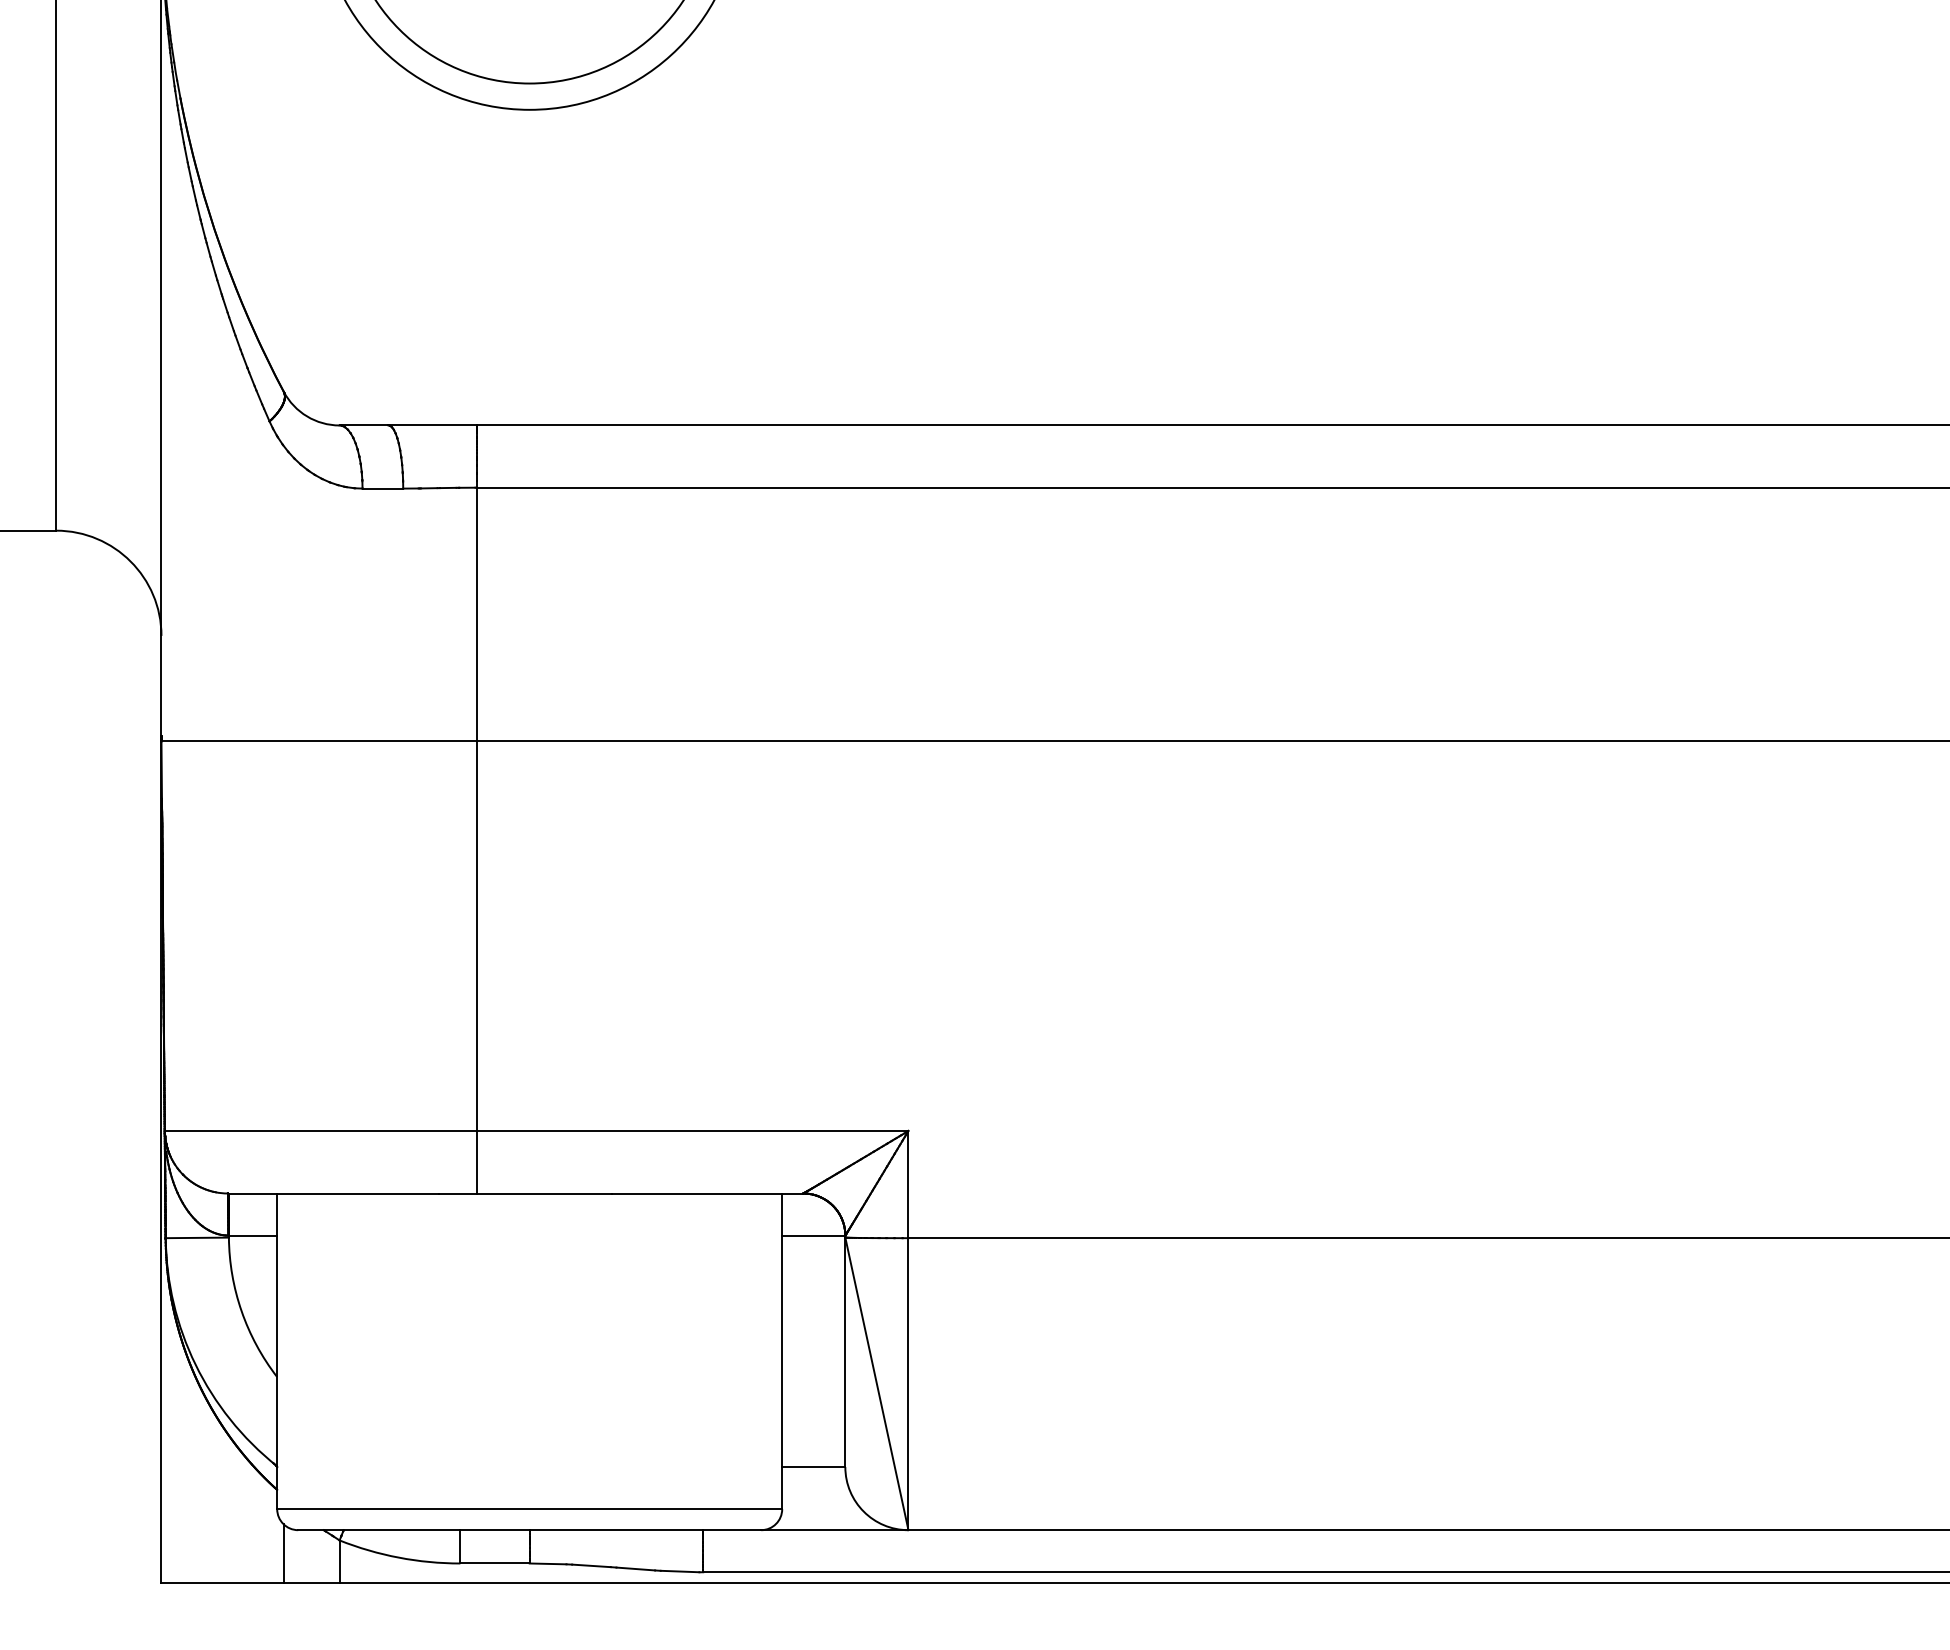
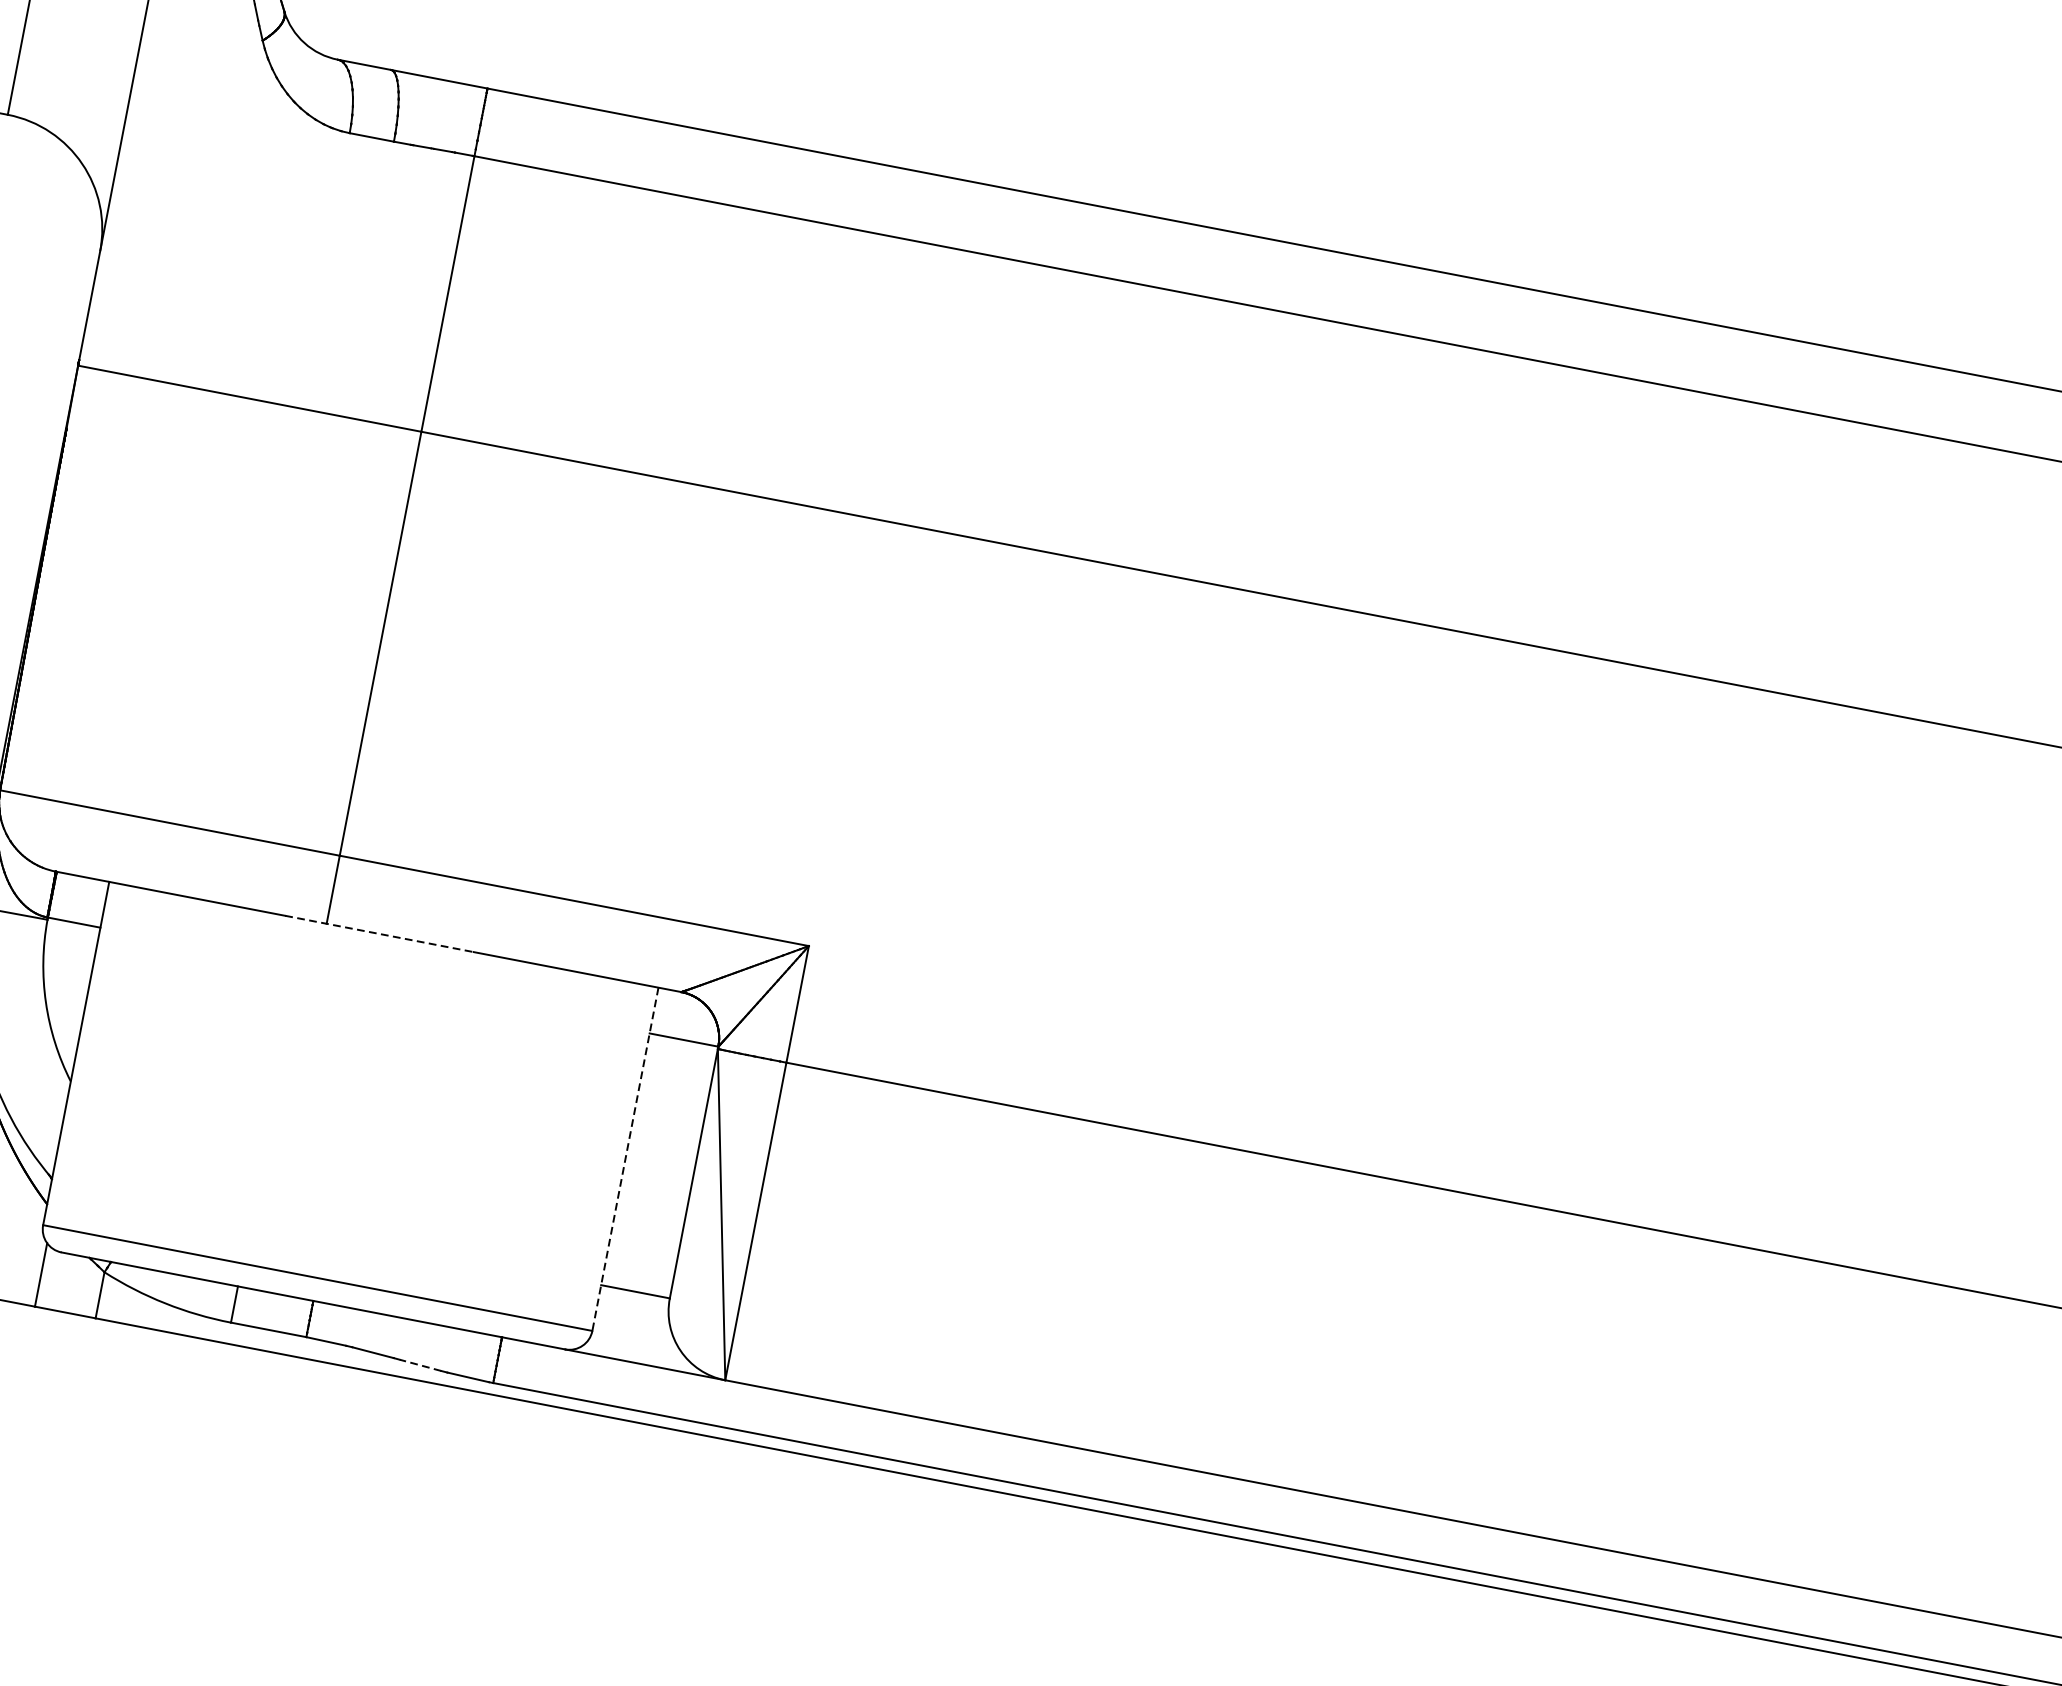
line: (525, 1193) -> (379, 933), solid -> dashed
line: (782, 1351) -> (625, 1159), solid -> dashed
line: (635, 1568) -> (420, 1364), solid -> dashed

